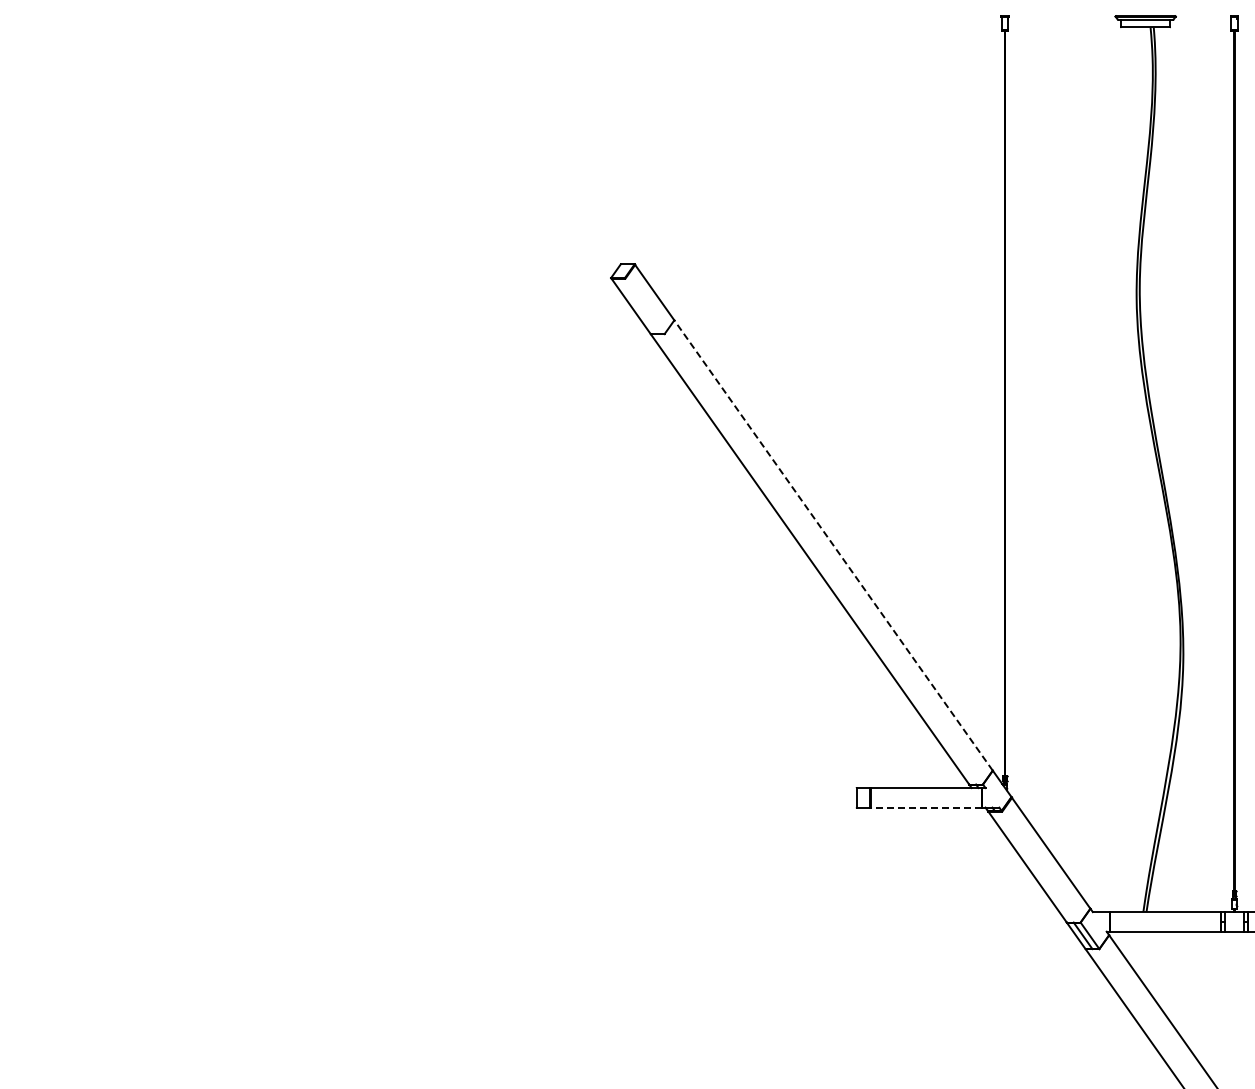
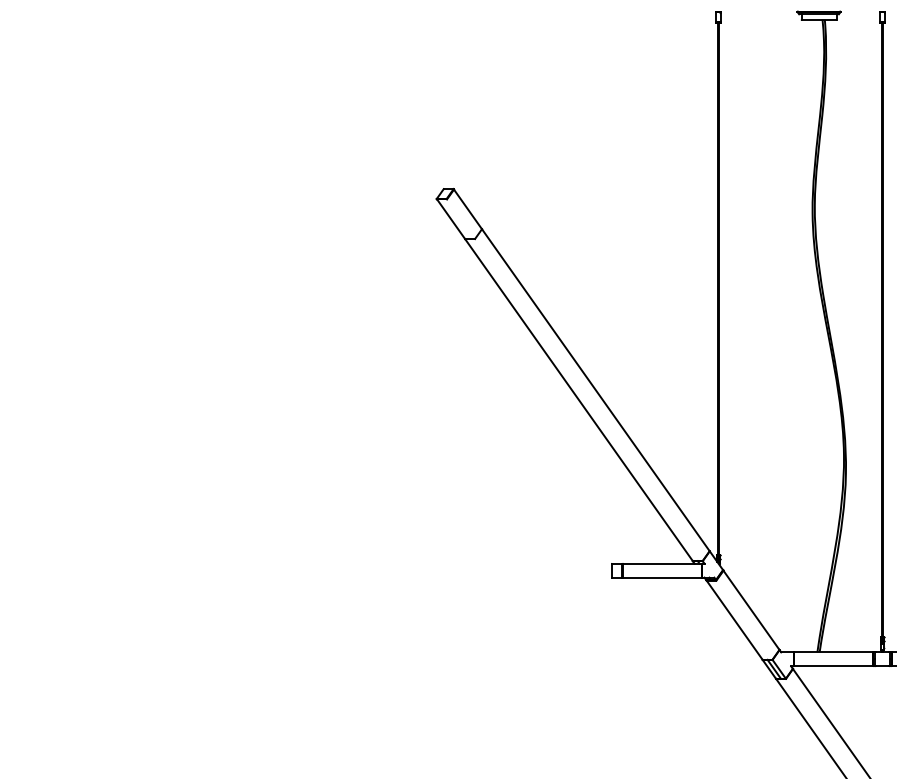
line: (833, 545) -> (595, 390), dashed -> solid
line: (925, 807) -> (661, 577), dashed -> solid

